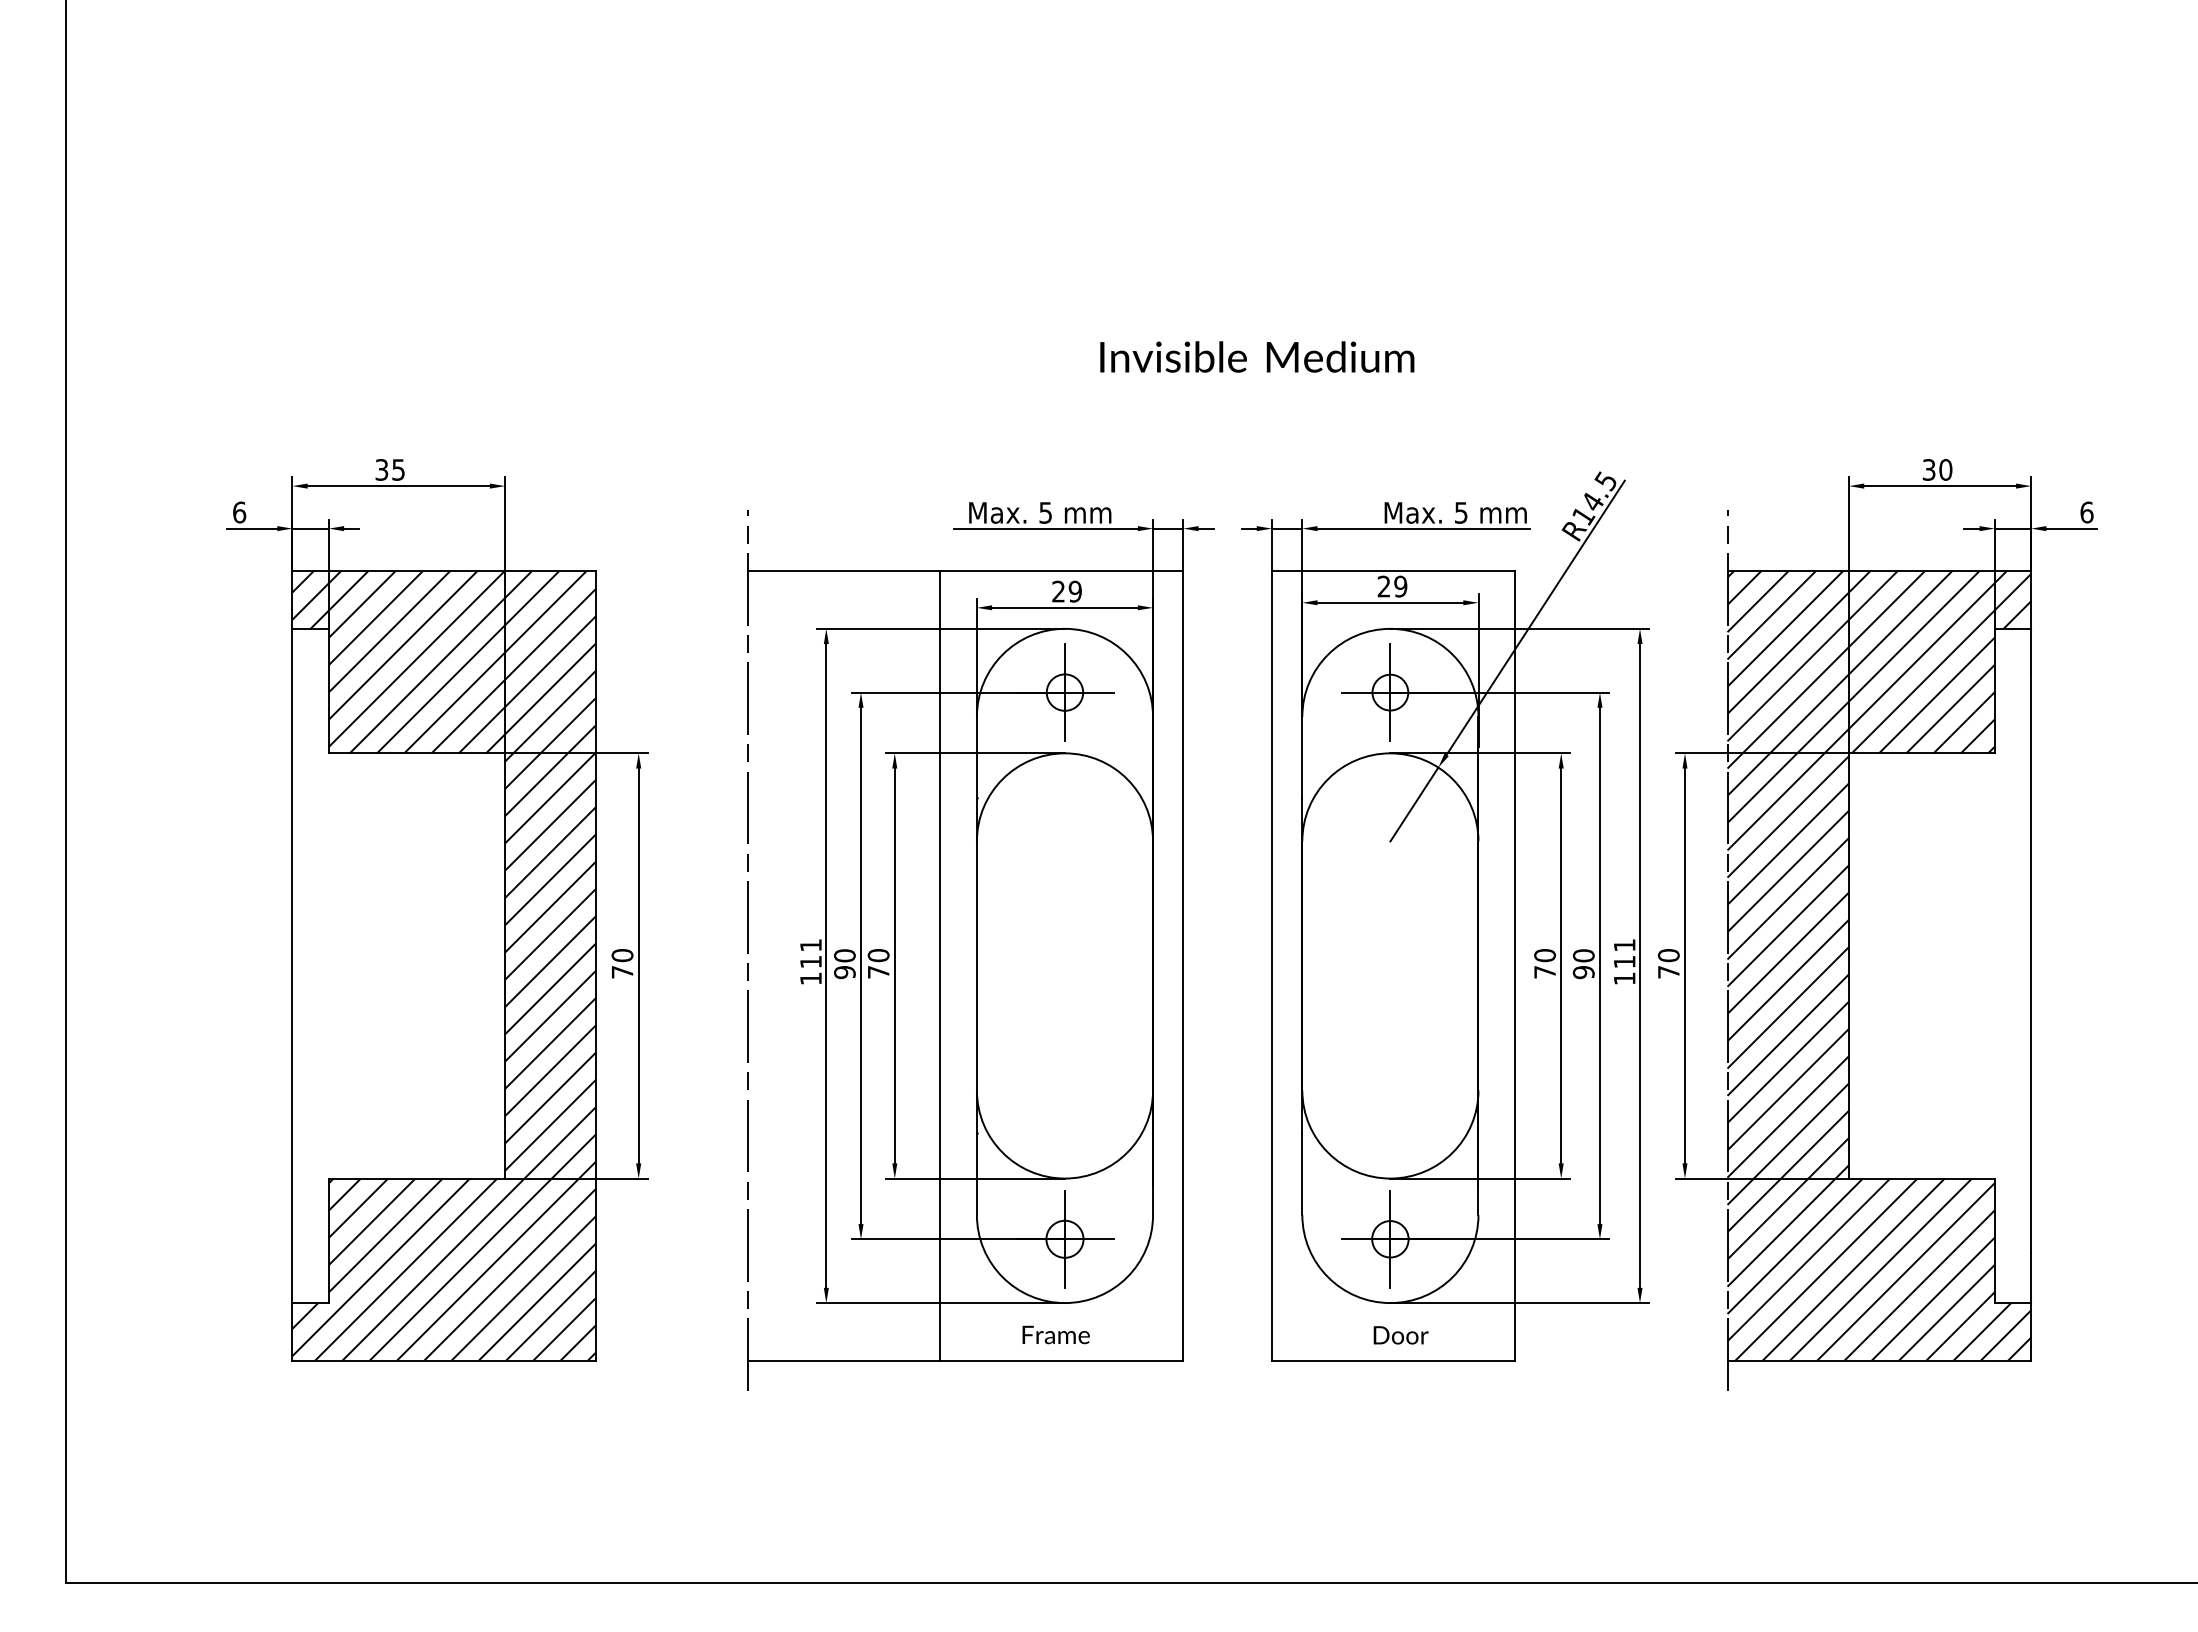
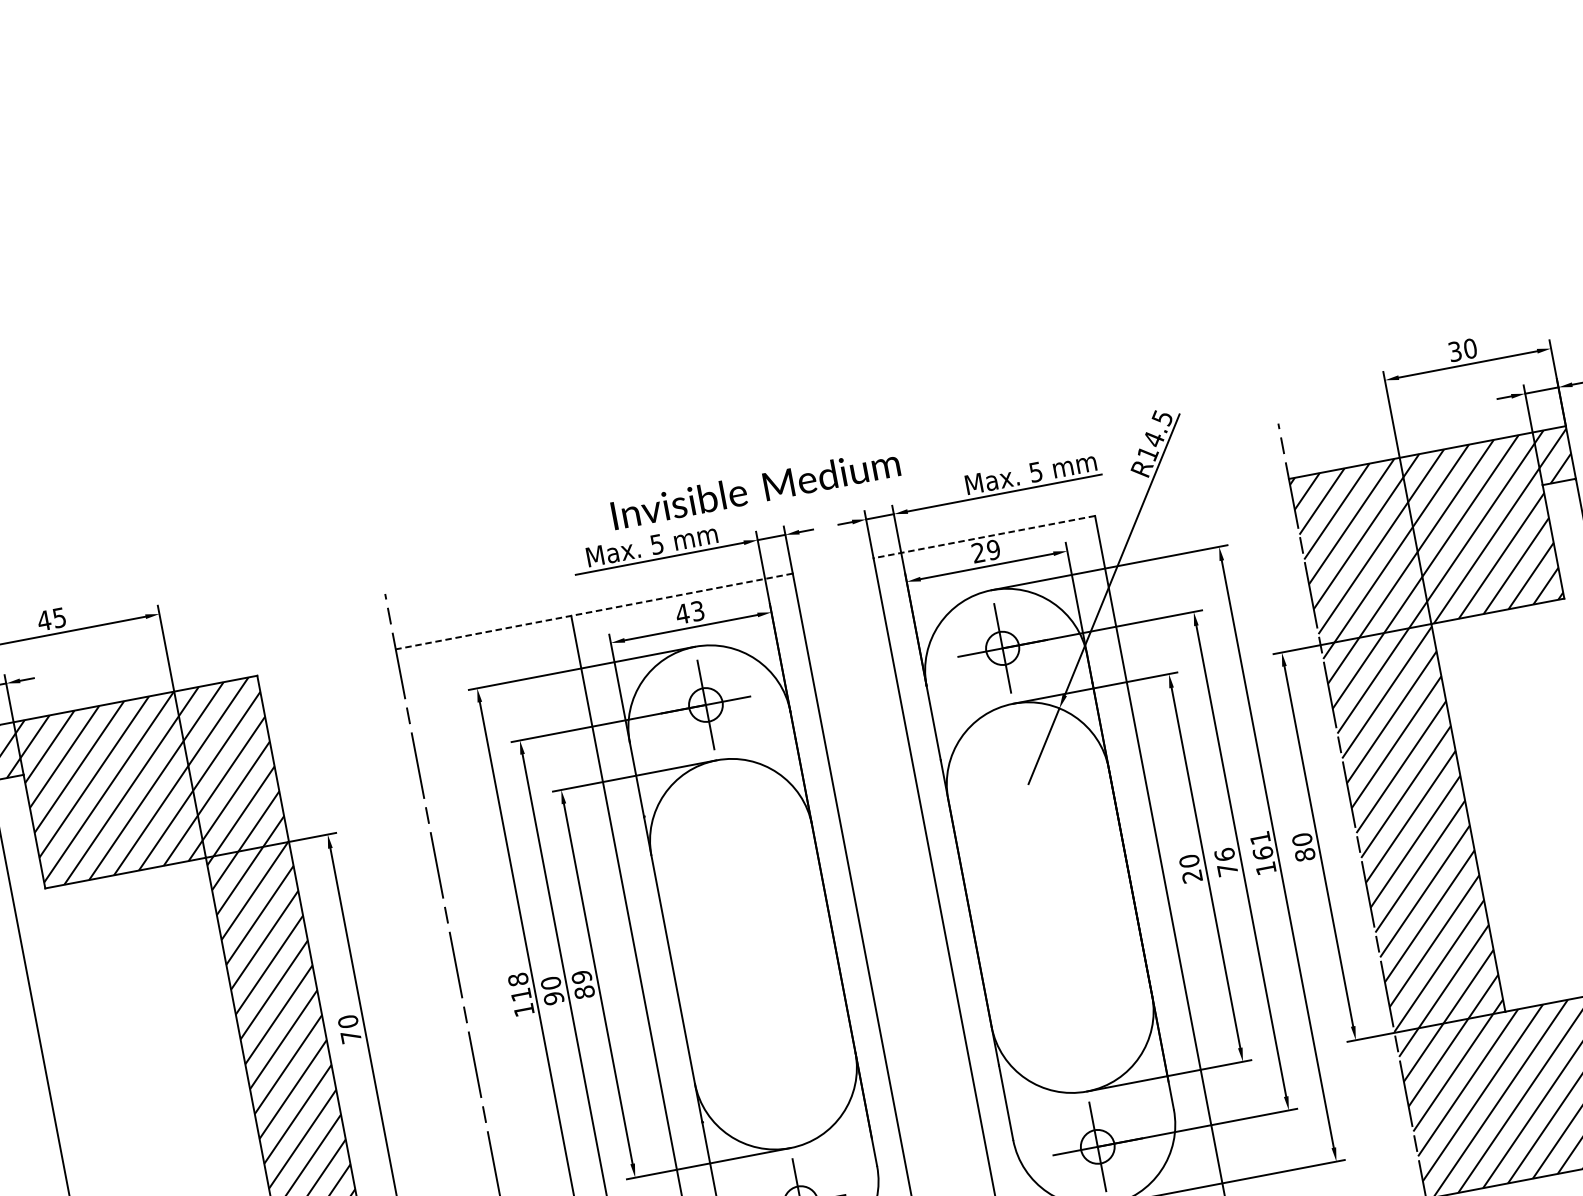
text: (1257, 356) -> (755, 488), moved
text: (381, 469) -> (43, 620), 35 -> 45
line: (965, 571) -> (594, 611), solid -> dashed
line: (1392, 571) -> (983, 537), solid -> dashed
text: (1066, 591) -> (689, 612), 29 -> 43
text: (810, 944) -> (517, 978), 111 -> 118
text: (1624, 961) -> (1262, 852), 111 -> 161
text: (878, 963) -> (583, 984), 70 -> 89
text: (1583, 964) -> (1226, 862), 90 -> 76
text: (1668, 971) -> (1304, 854), 70 -> 80
text: (1544, 972) -> (1191, 876), 70 -> 20

